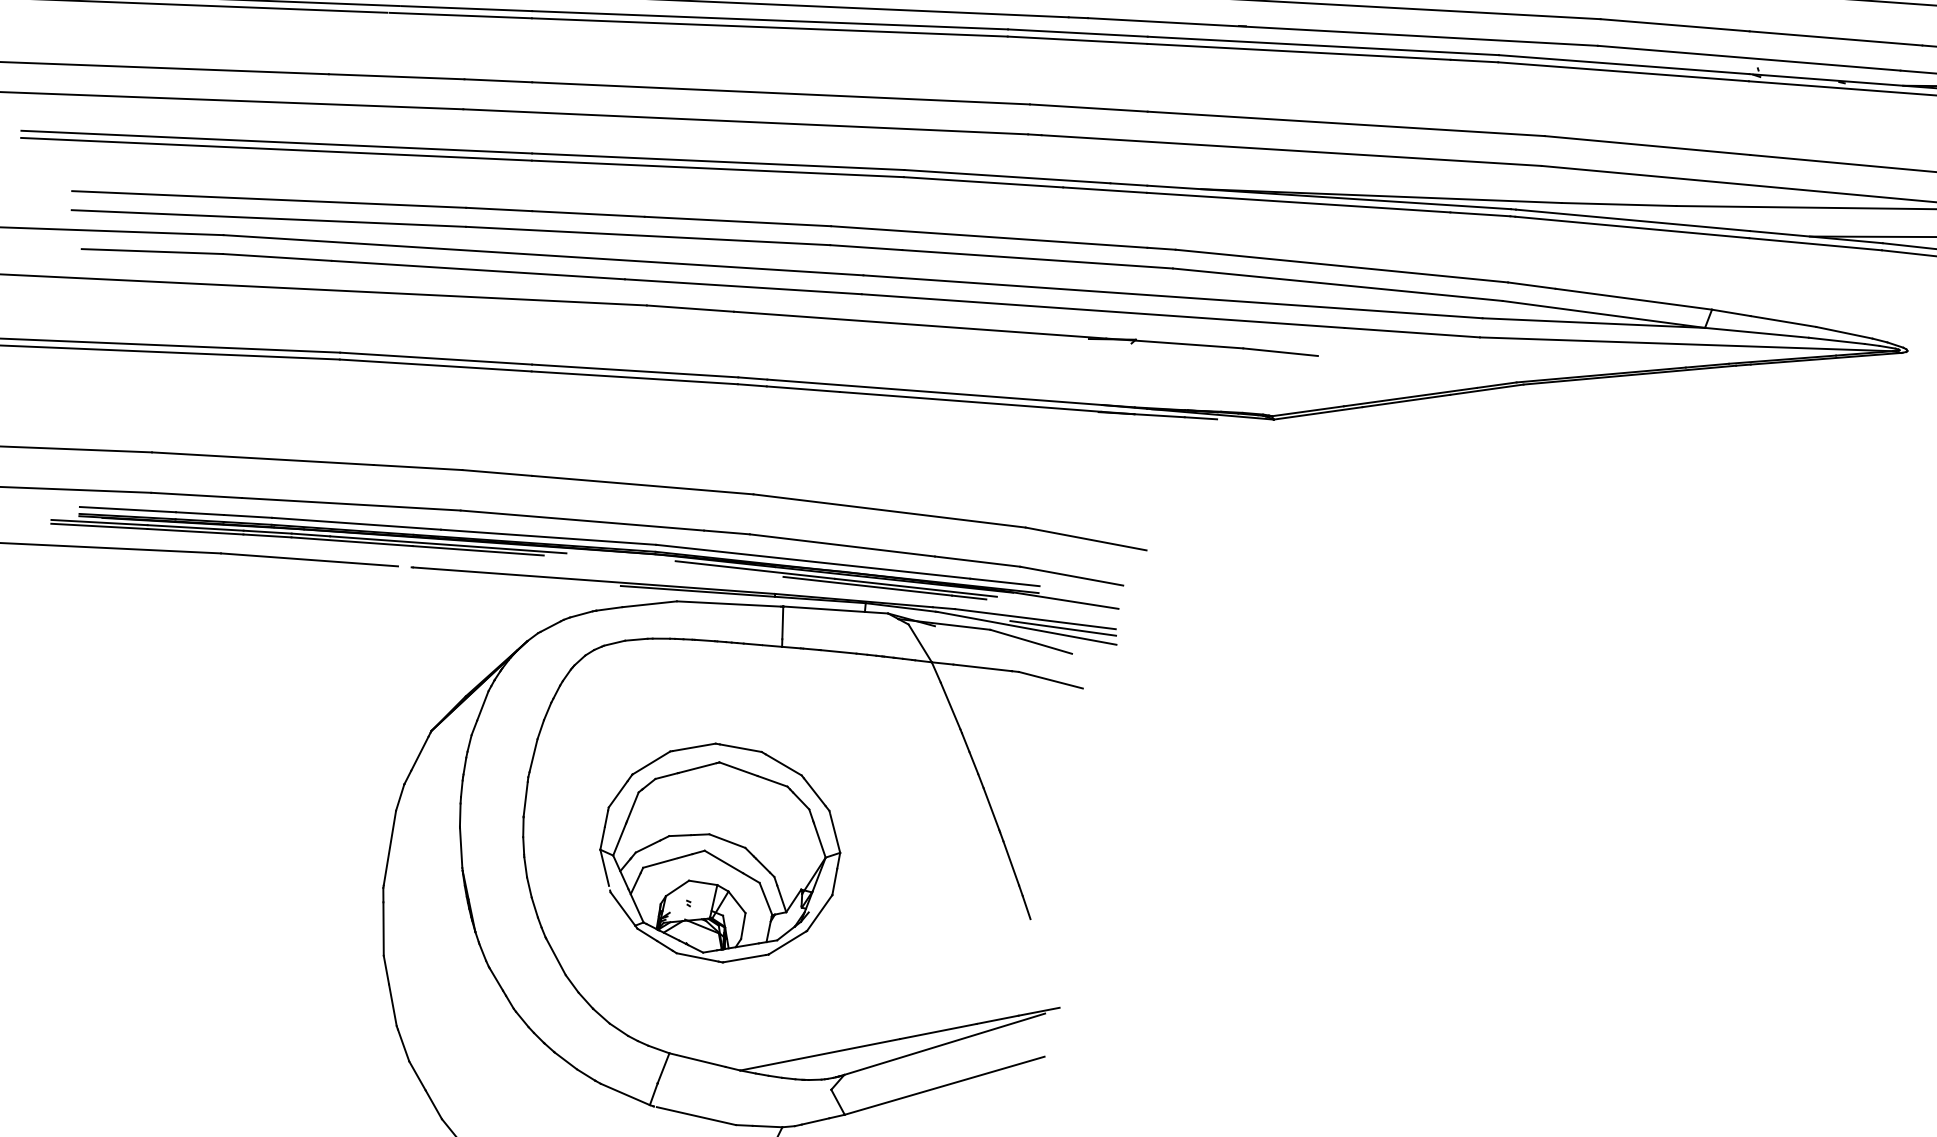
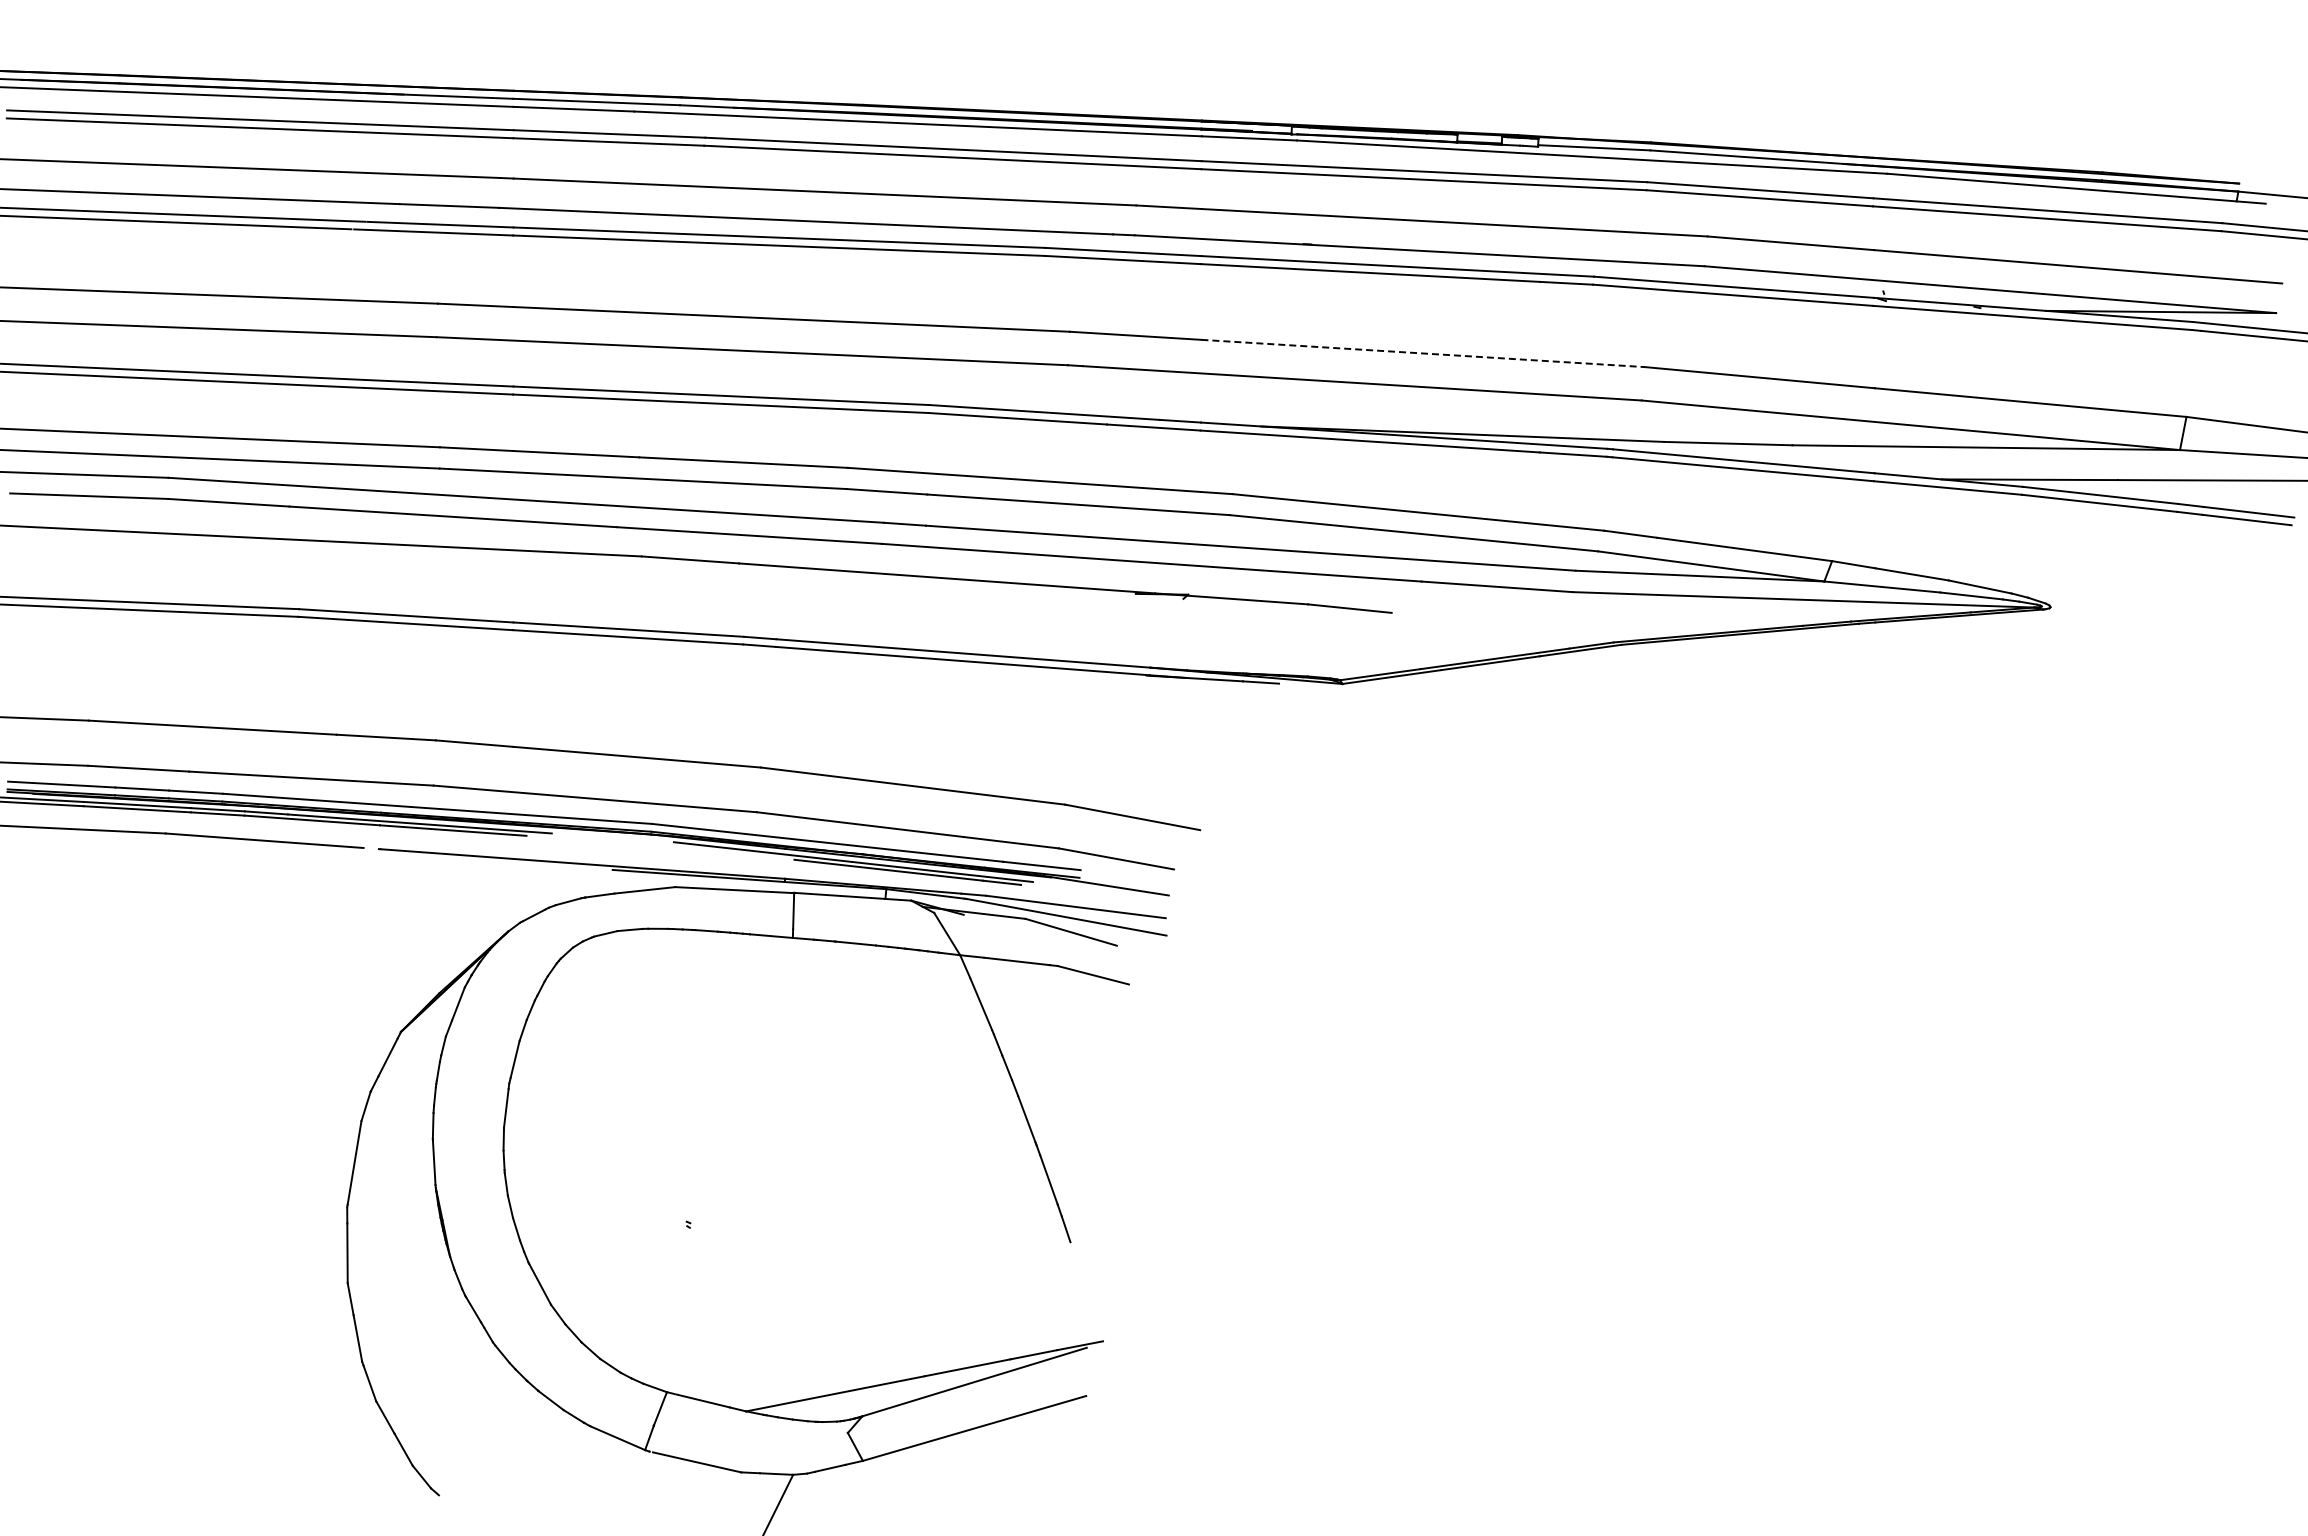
line: (1346, 123) -> (1423, 353), solid -> dashed
line: (1063, 628) -> (1107, 917), removed
part: (720, 853) -> (723, 1168), removed

